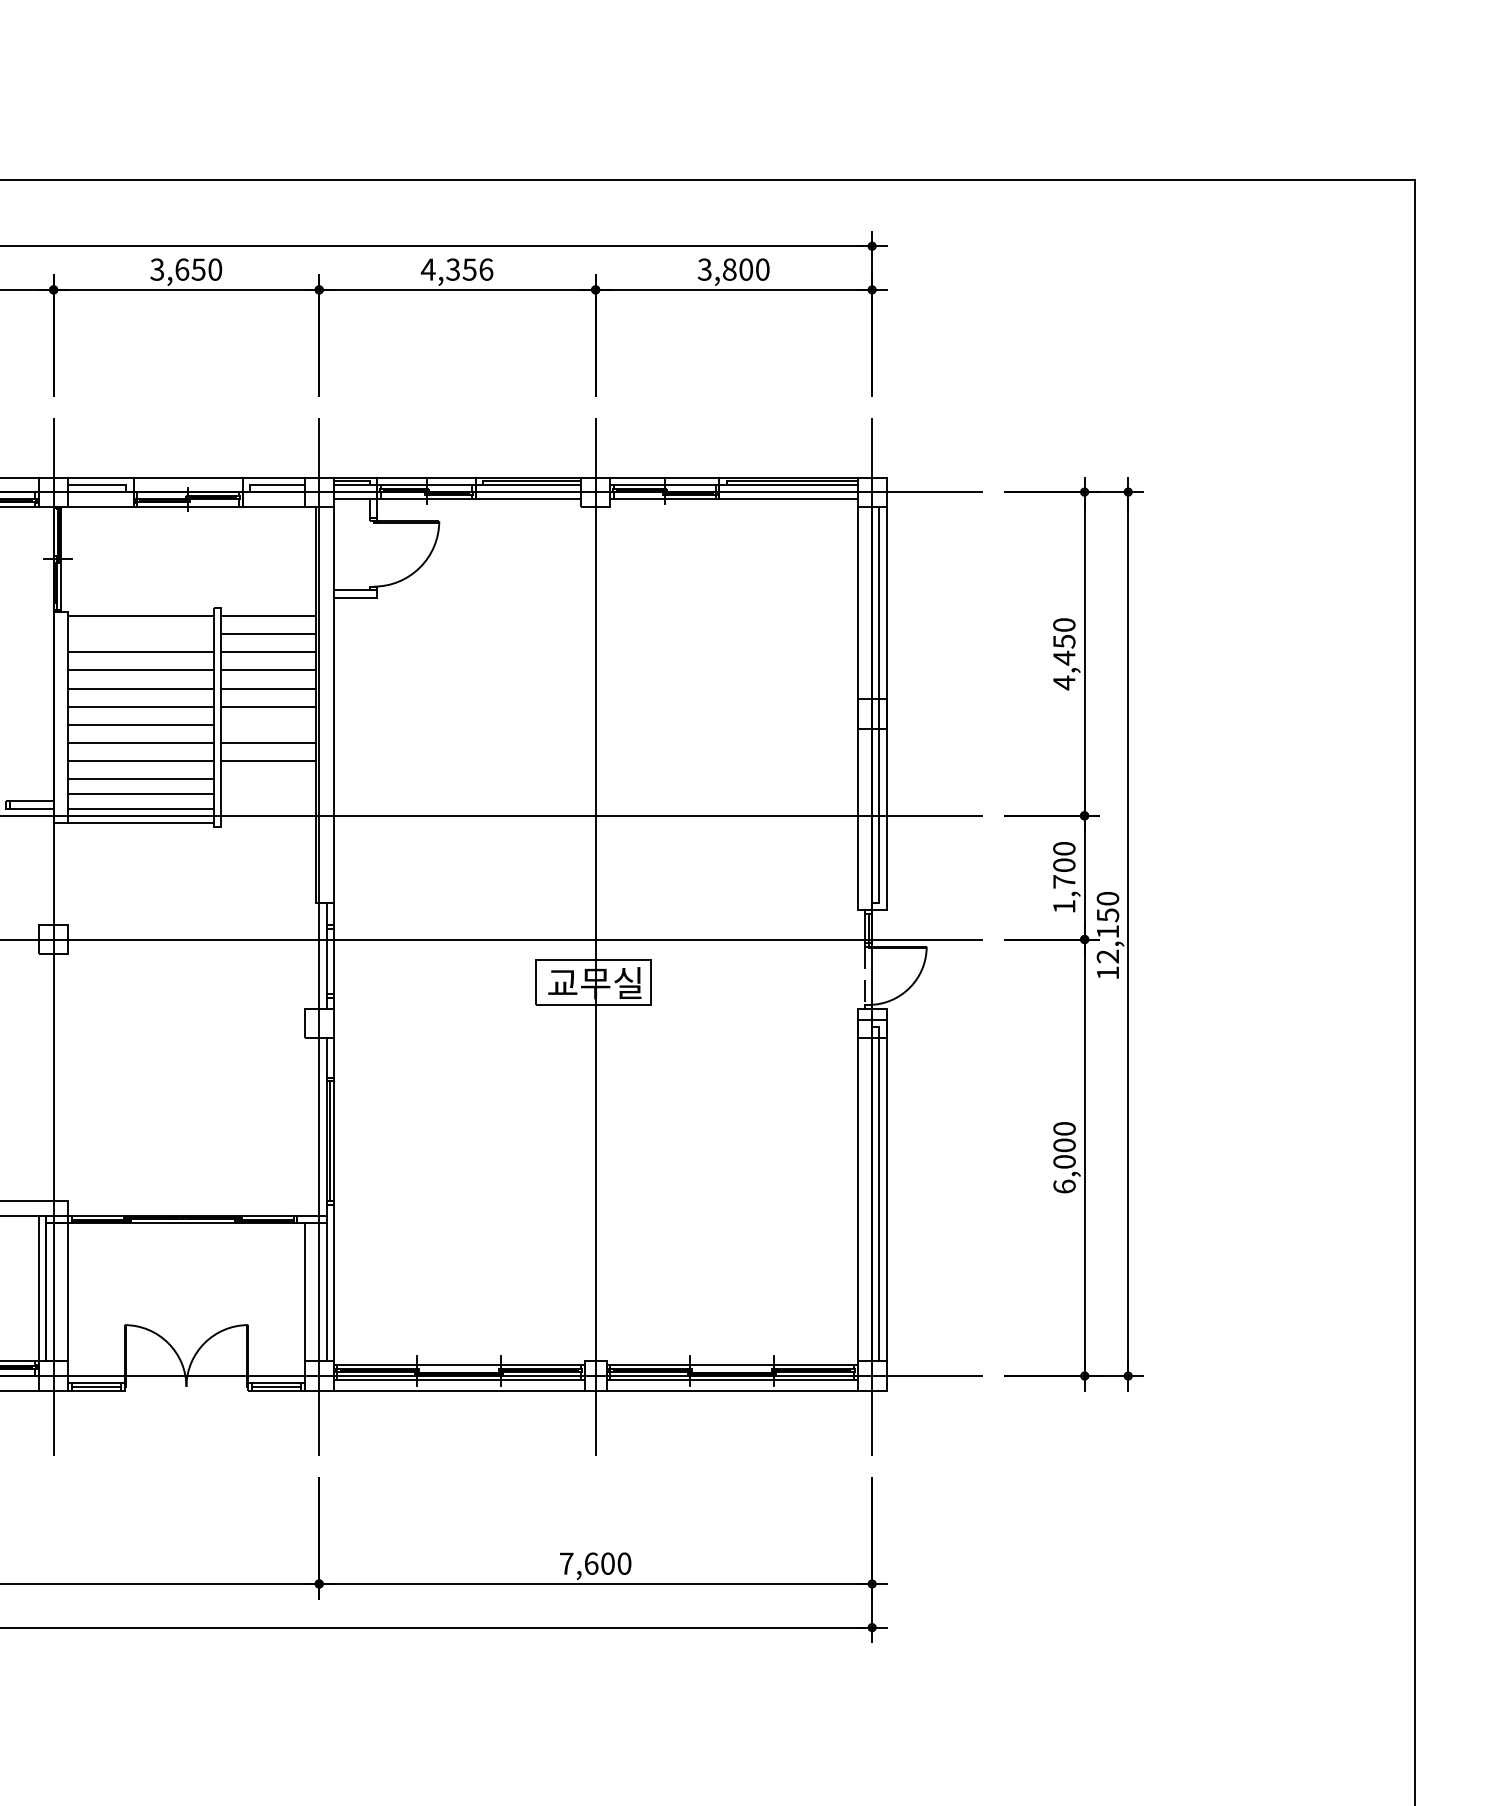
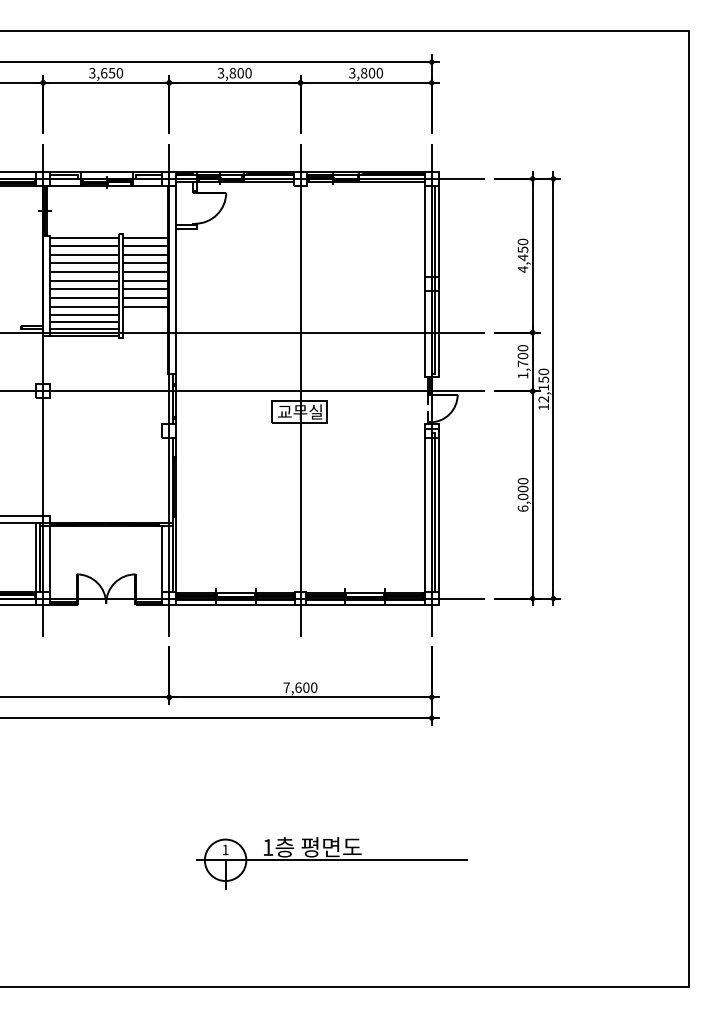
text: (456, 268) -> (234, 72), 4,356 -> 3,800
line: (140, 634) -> (84, 246), added
line: (267, 725) -> (144, 289), added

